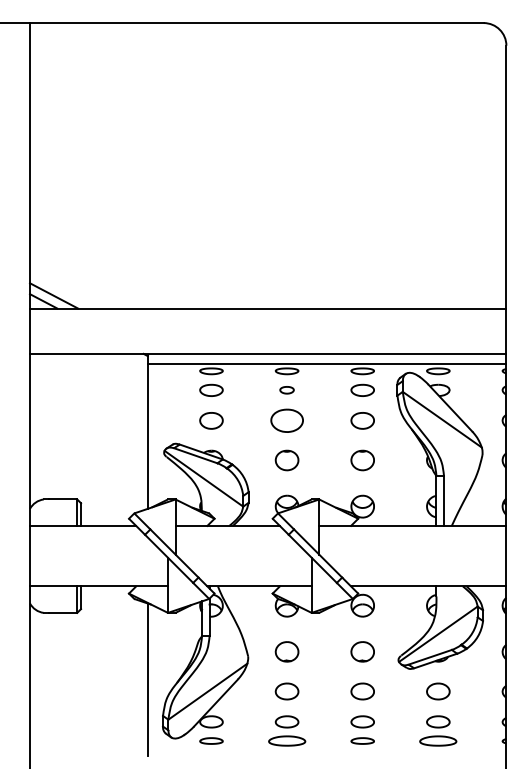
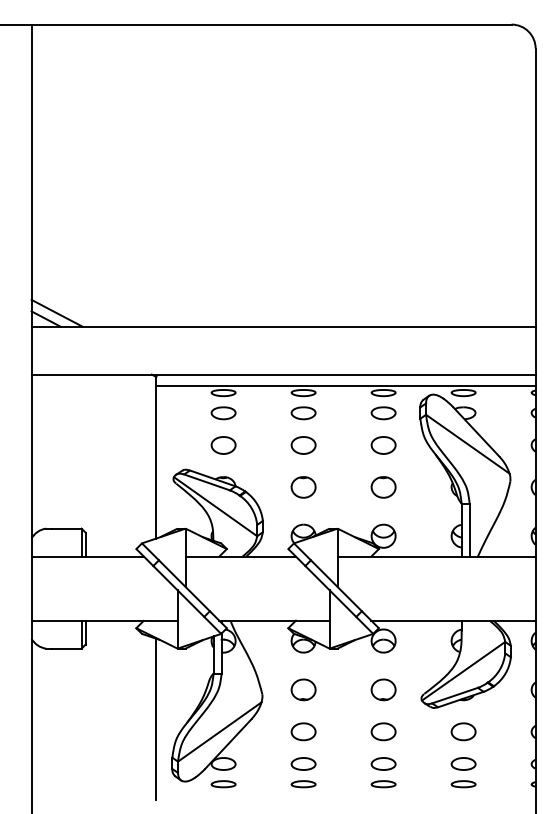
part: (286, 389) -> (302, 412), size x1.67
part: (286, 420) -> (302, 445), size x0.71
part: (286, 740) -> (302, 783), size x0.62
part: (438, 740) -> (463, 783), size x0.62

